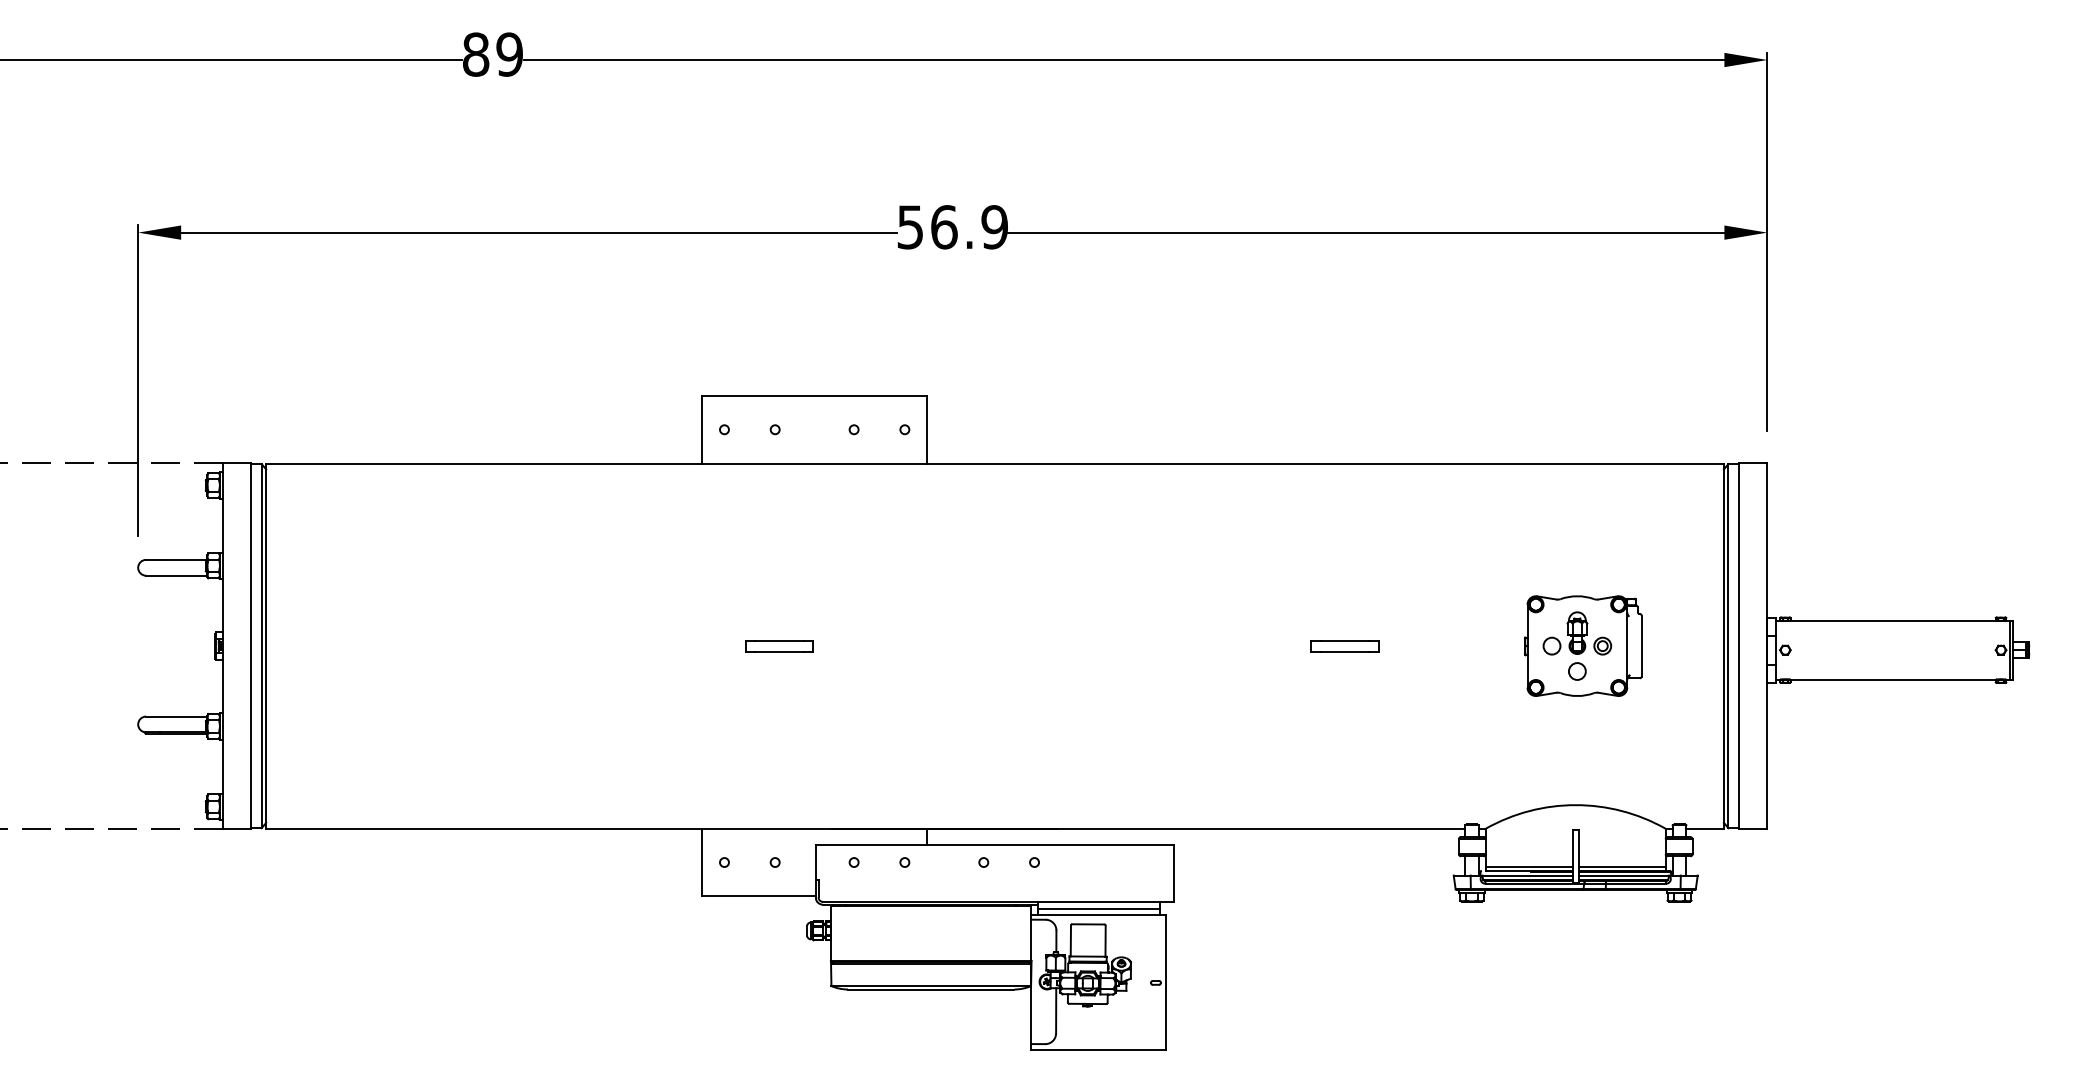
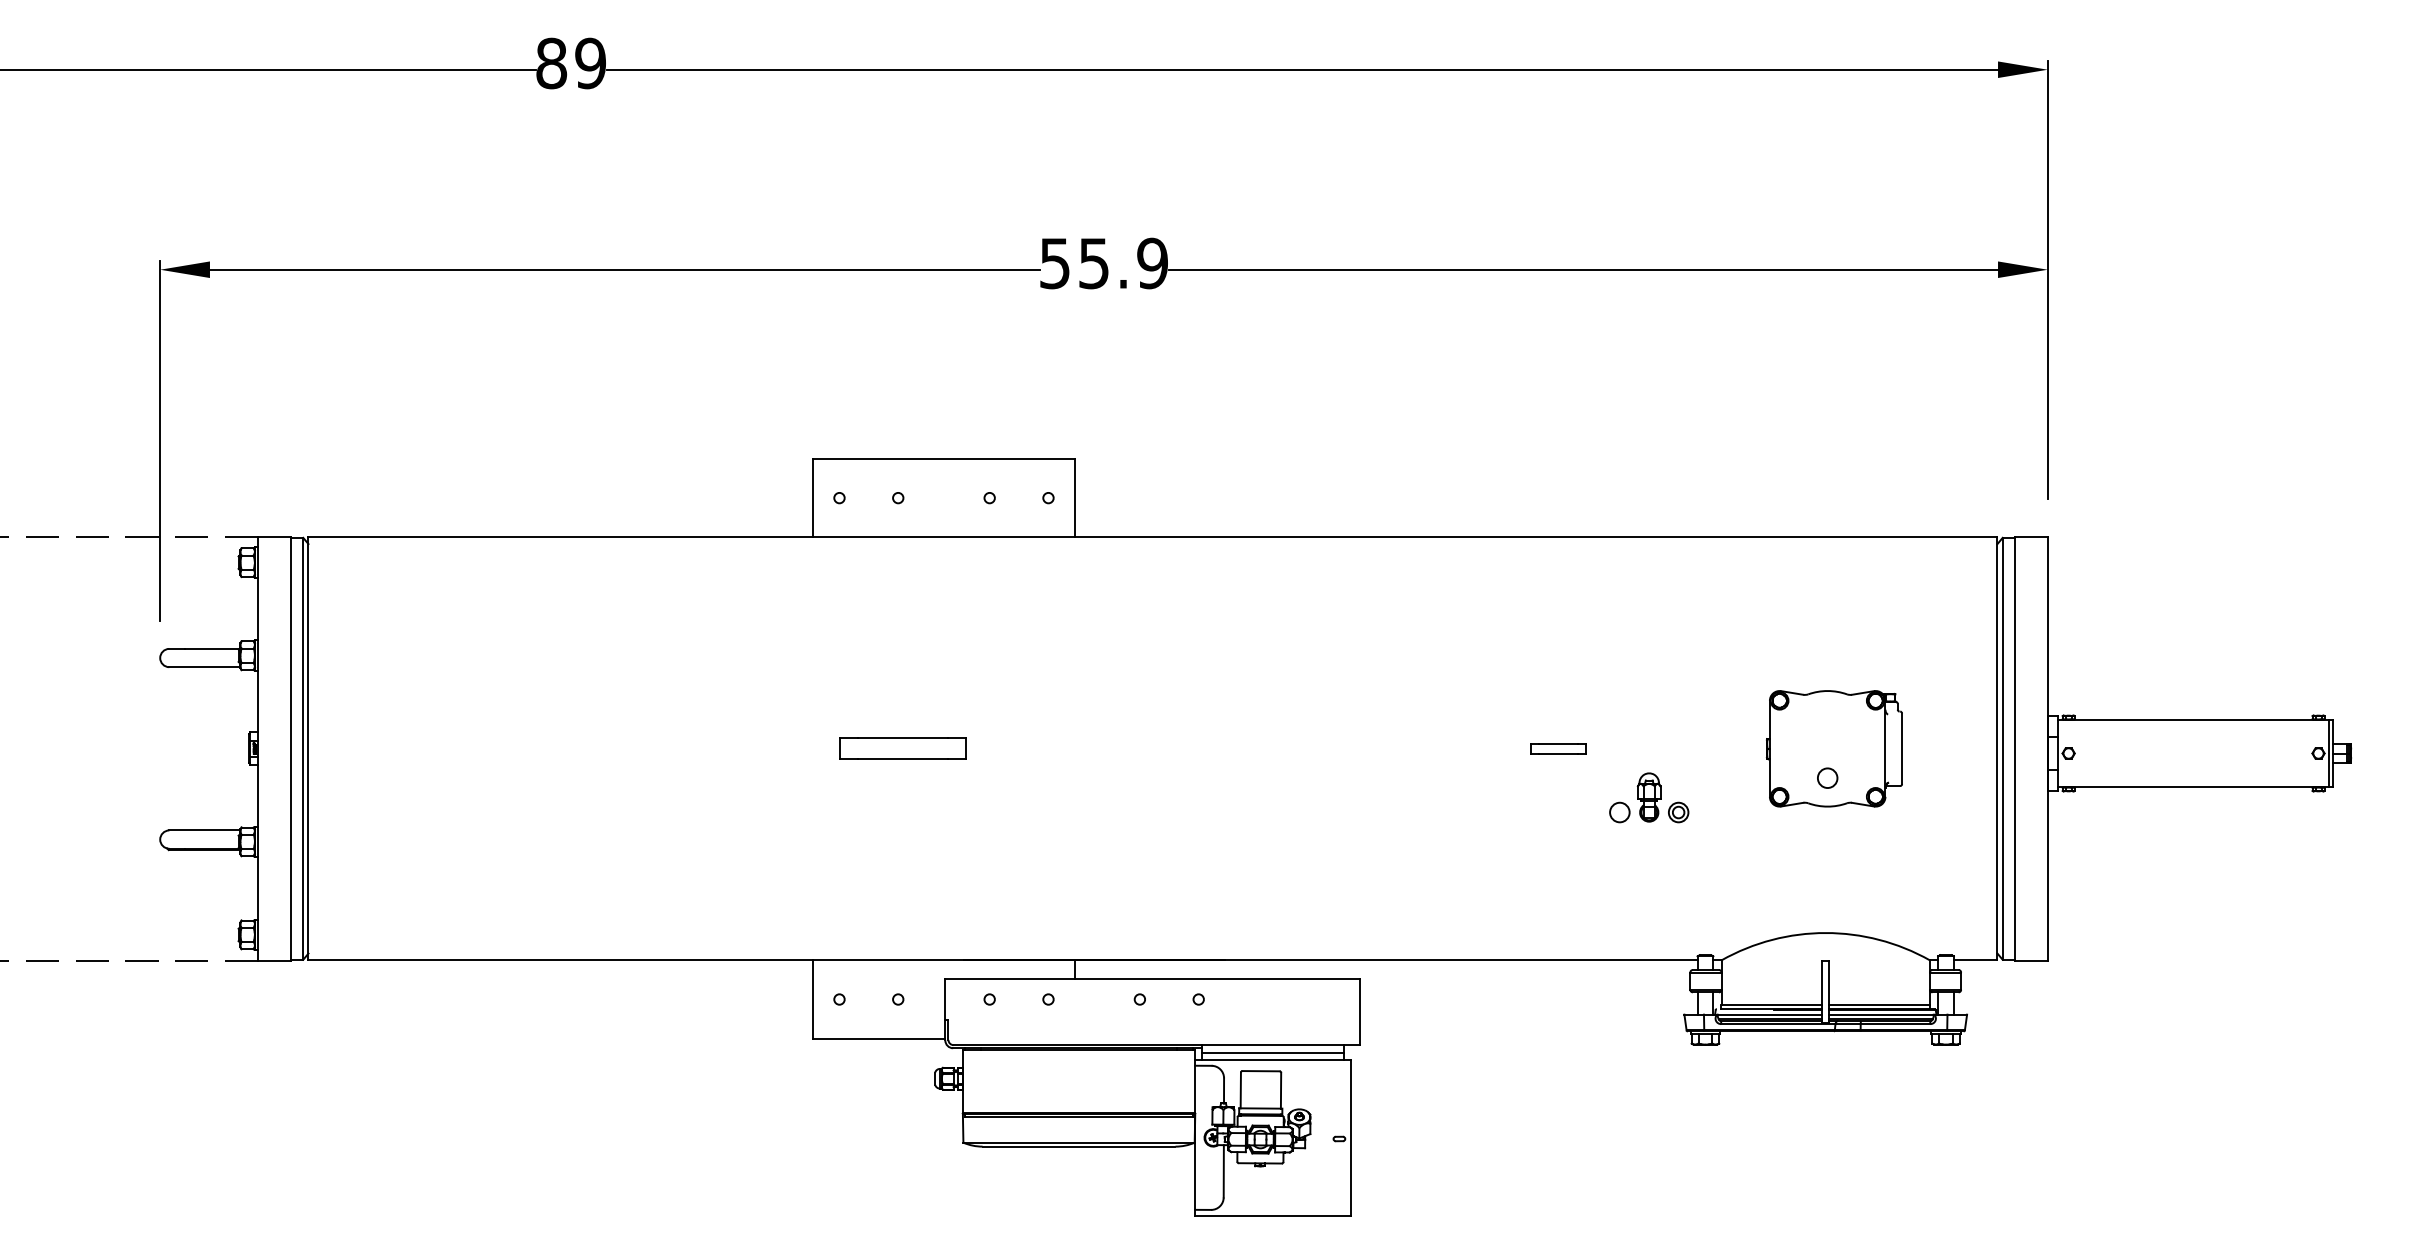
text: (944, 227) -> (1094, 263), 56.9 -> 55.9
part: (1577, 633) -> (1649, 797), moved
part: (779, 646) -> (903, 749), size x1.6
part: (1344, 646) -> (1557, 749), size x0.7

